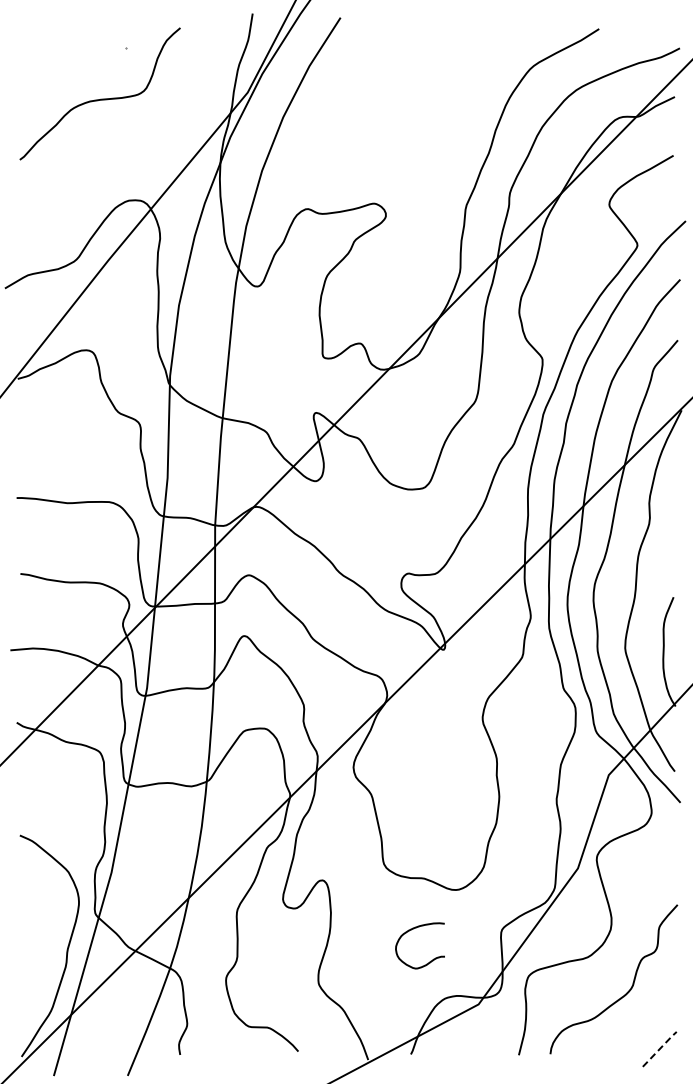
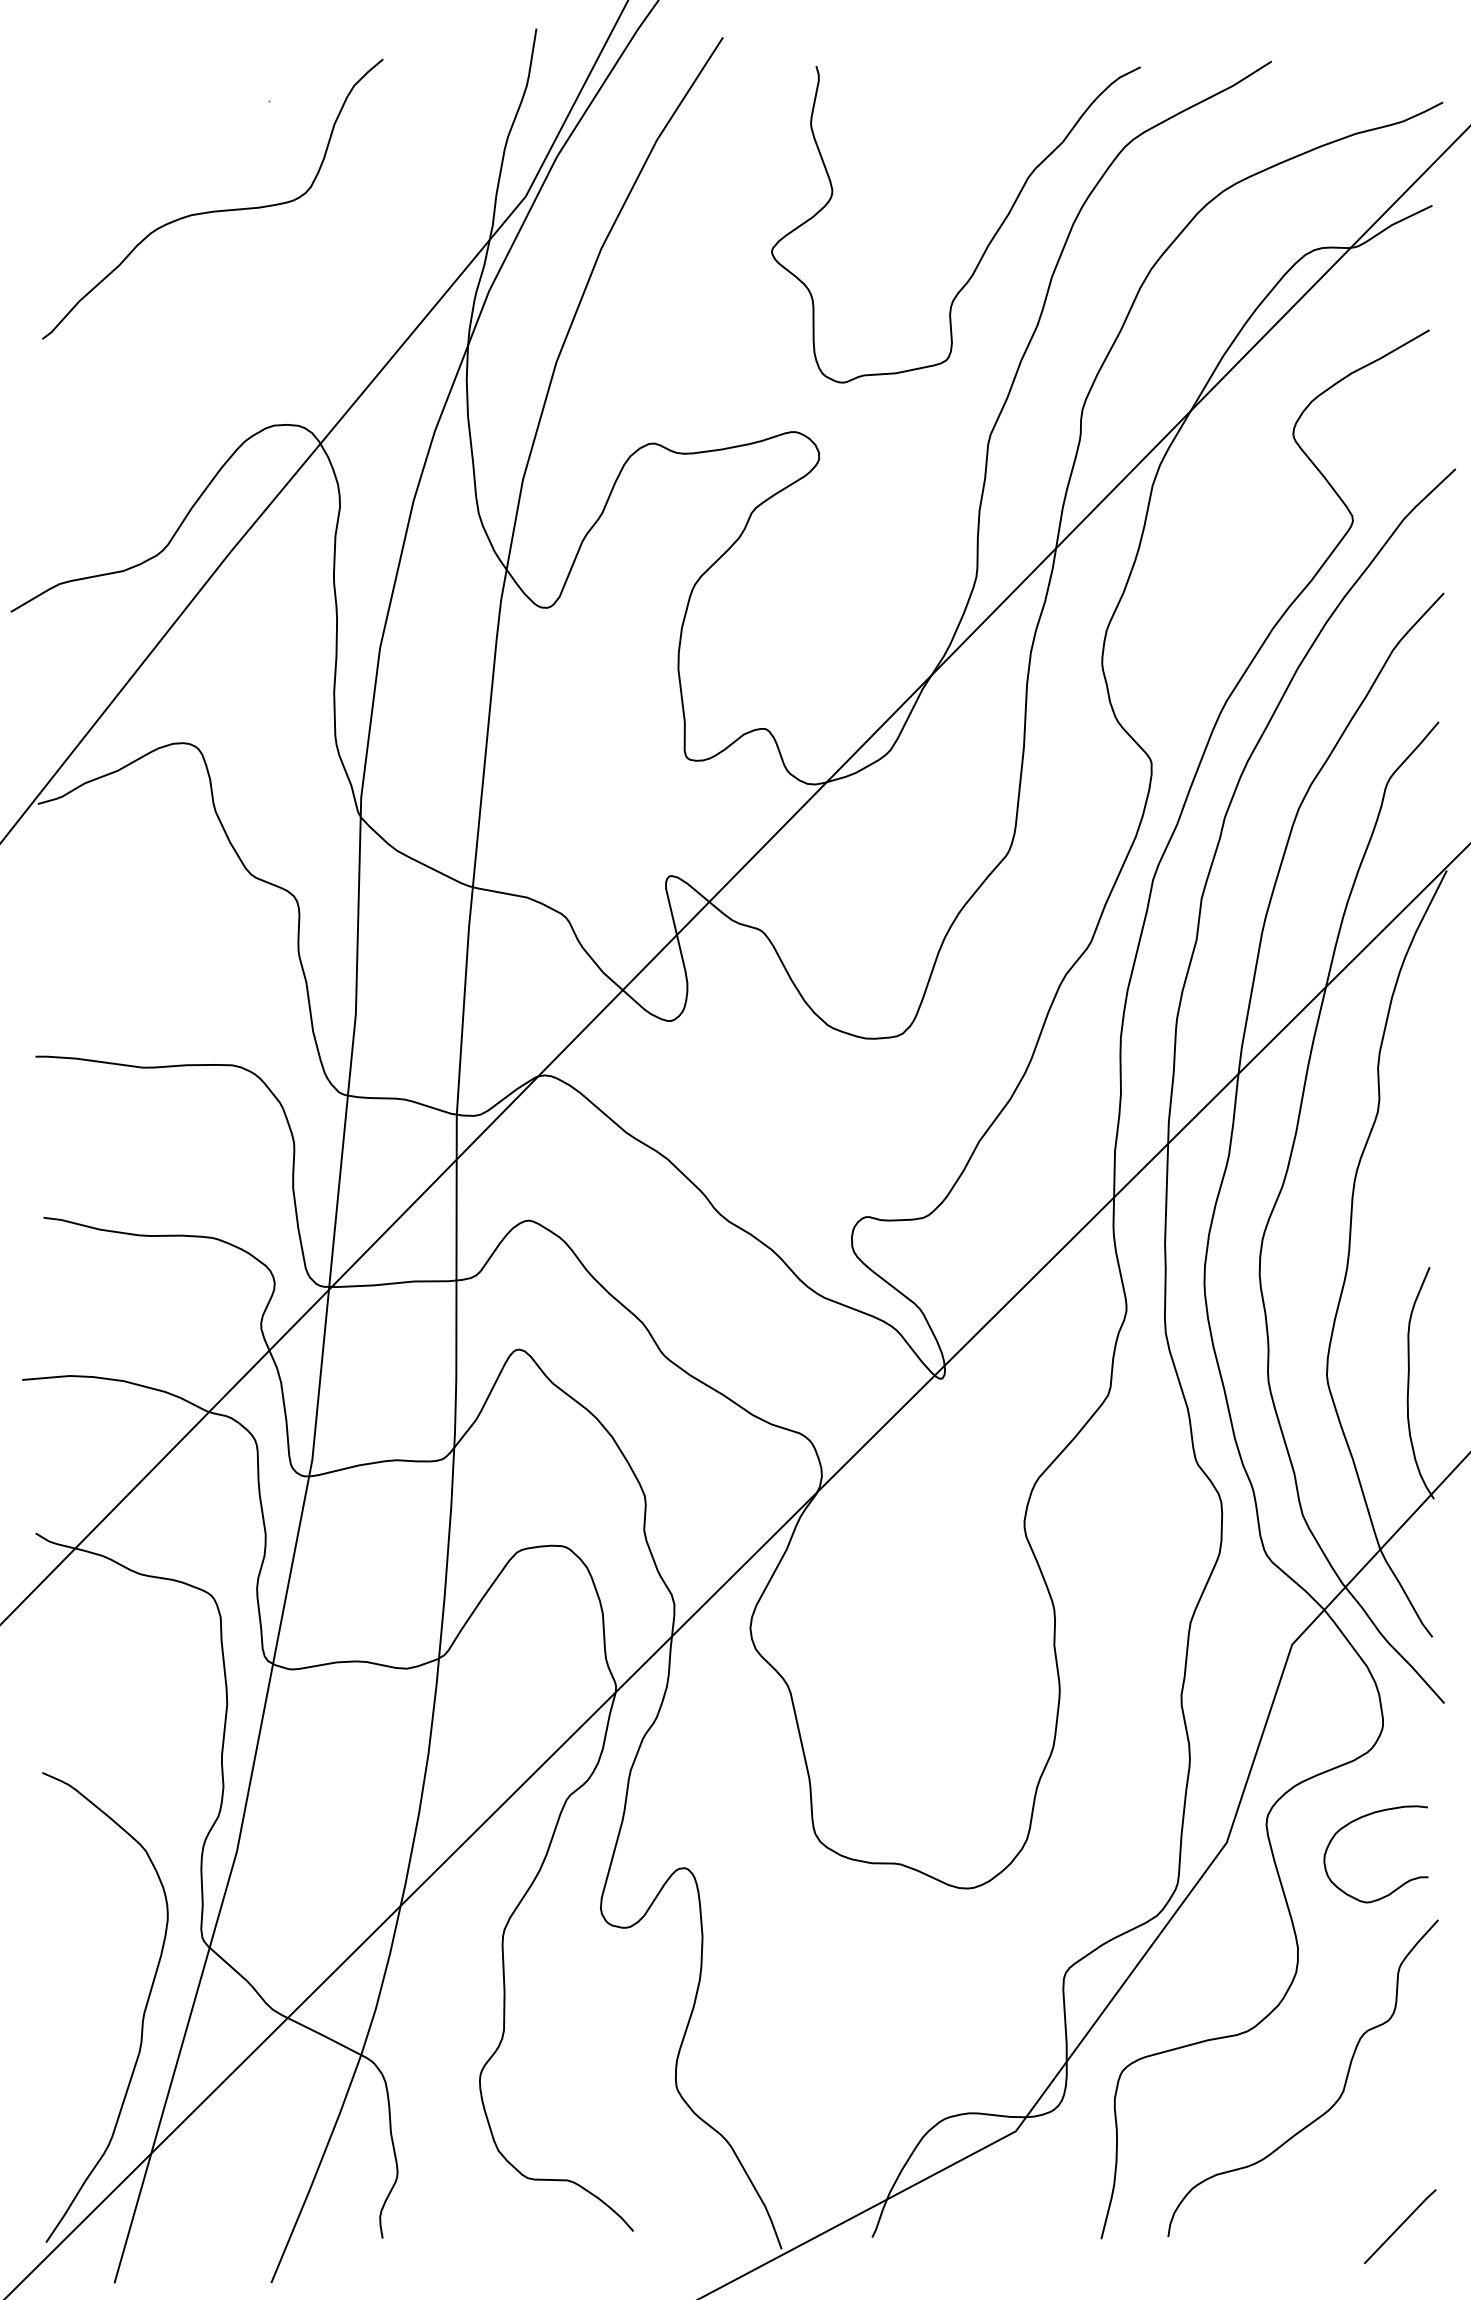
curve: (464, 115) -> (985, 244), added
curve: (411, 930) -> (1357, 1821), moved
line: (660, 1048) -> (1401, 2224), dashed -> solid

